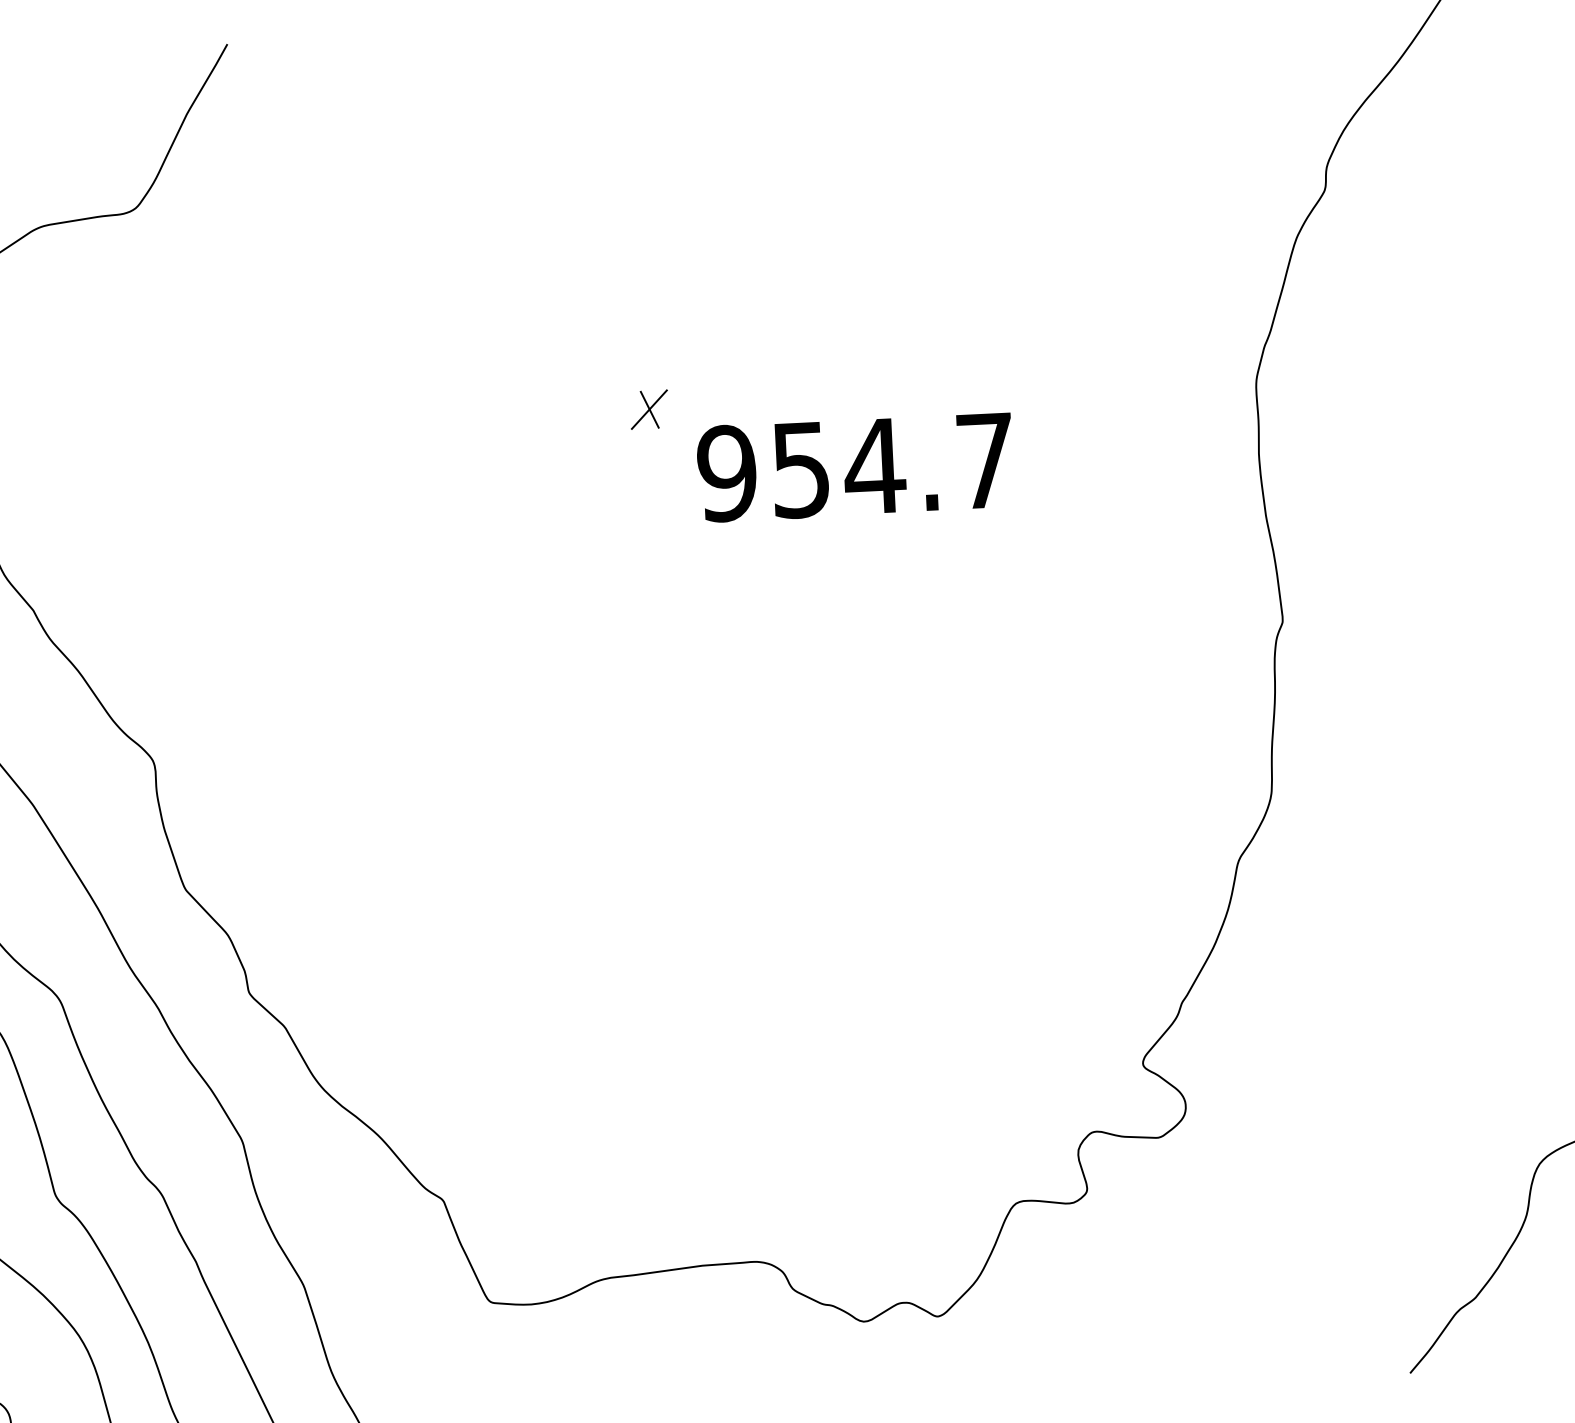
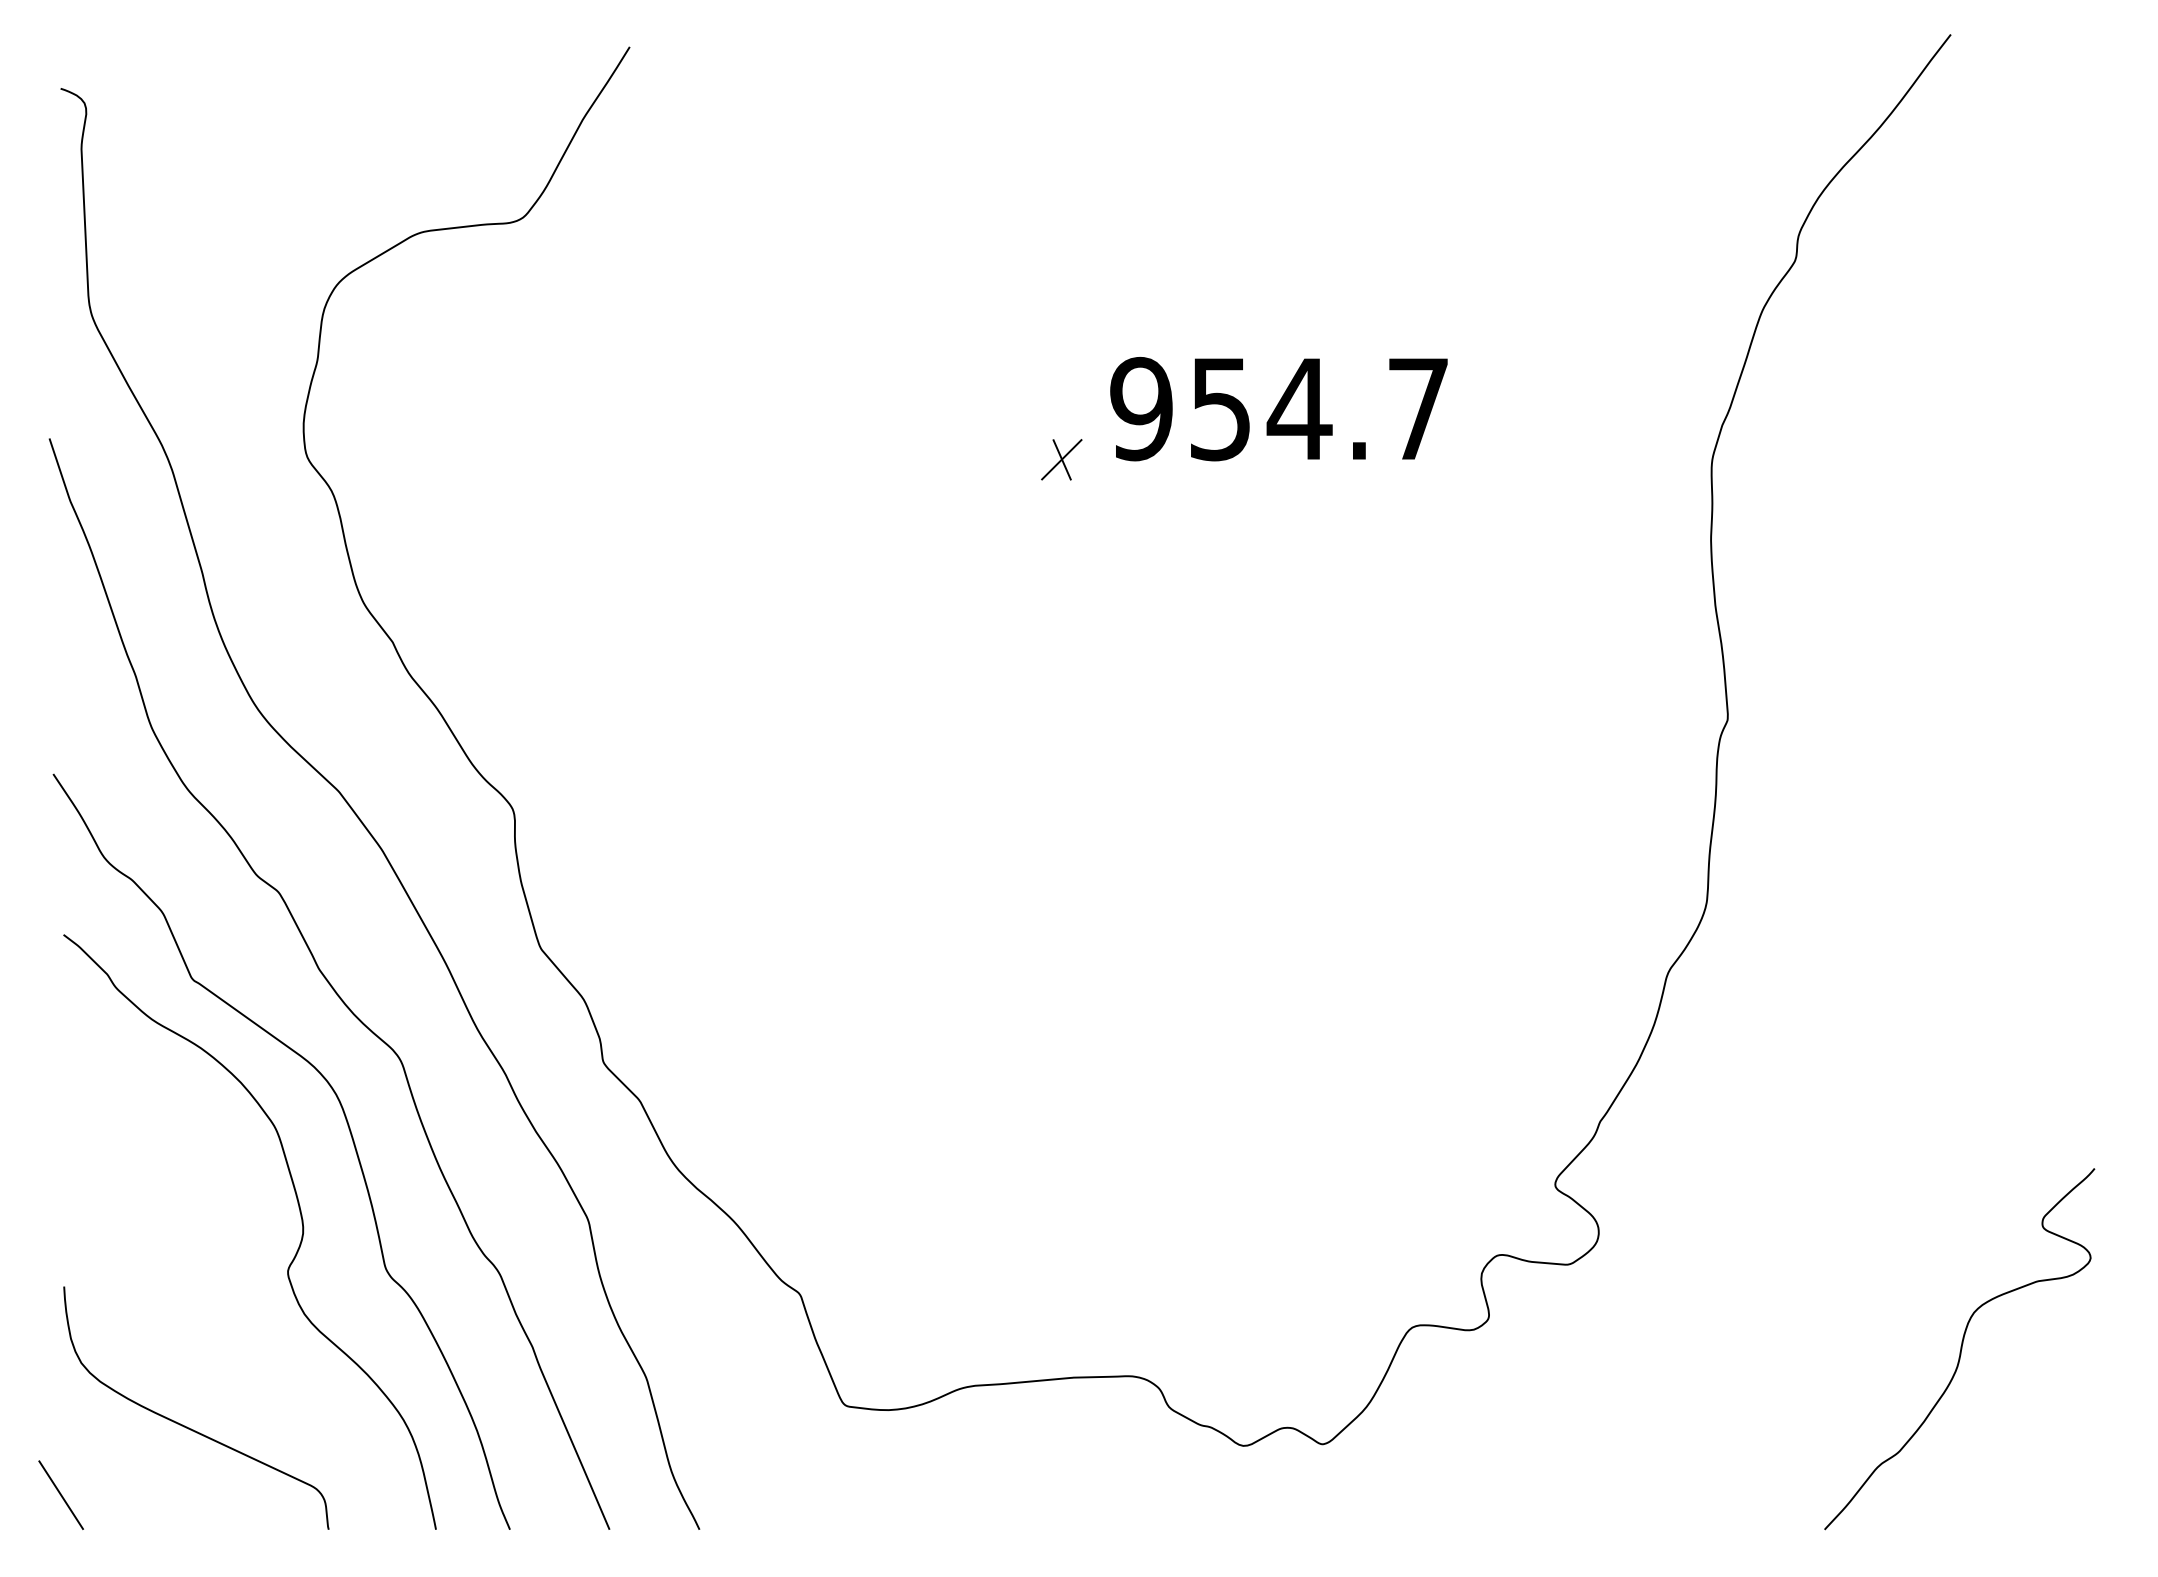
text: (854, 467) -> (1278, 409), moved

